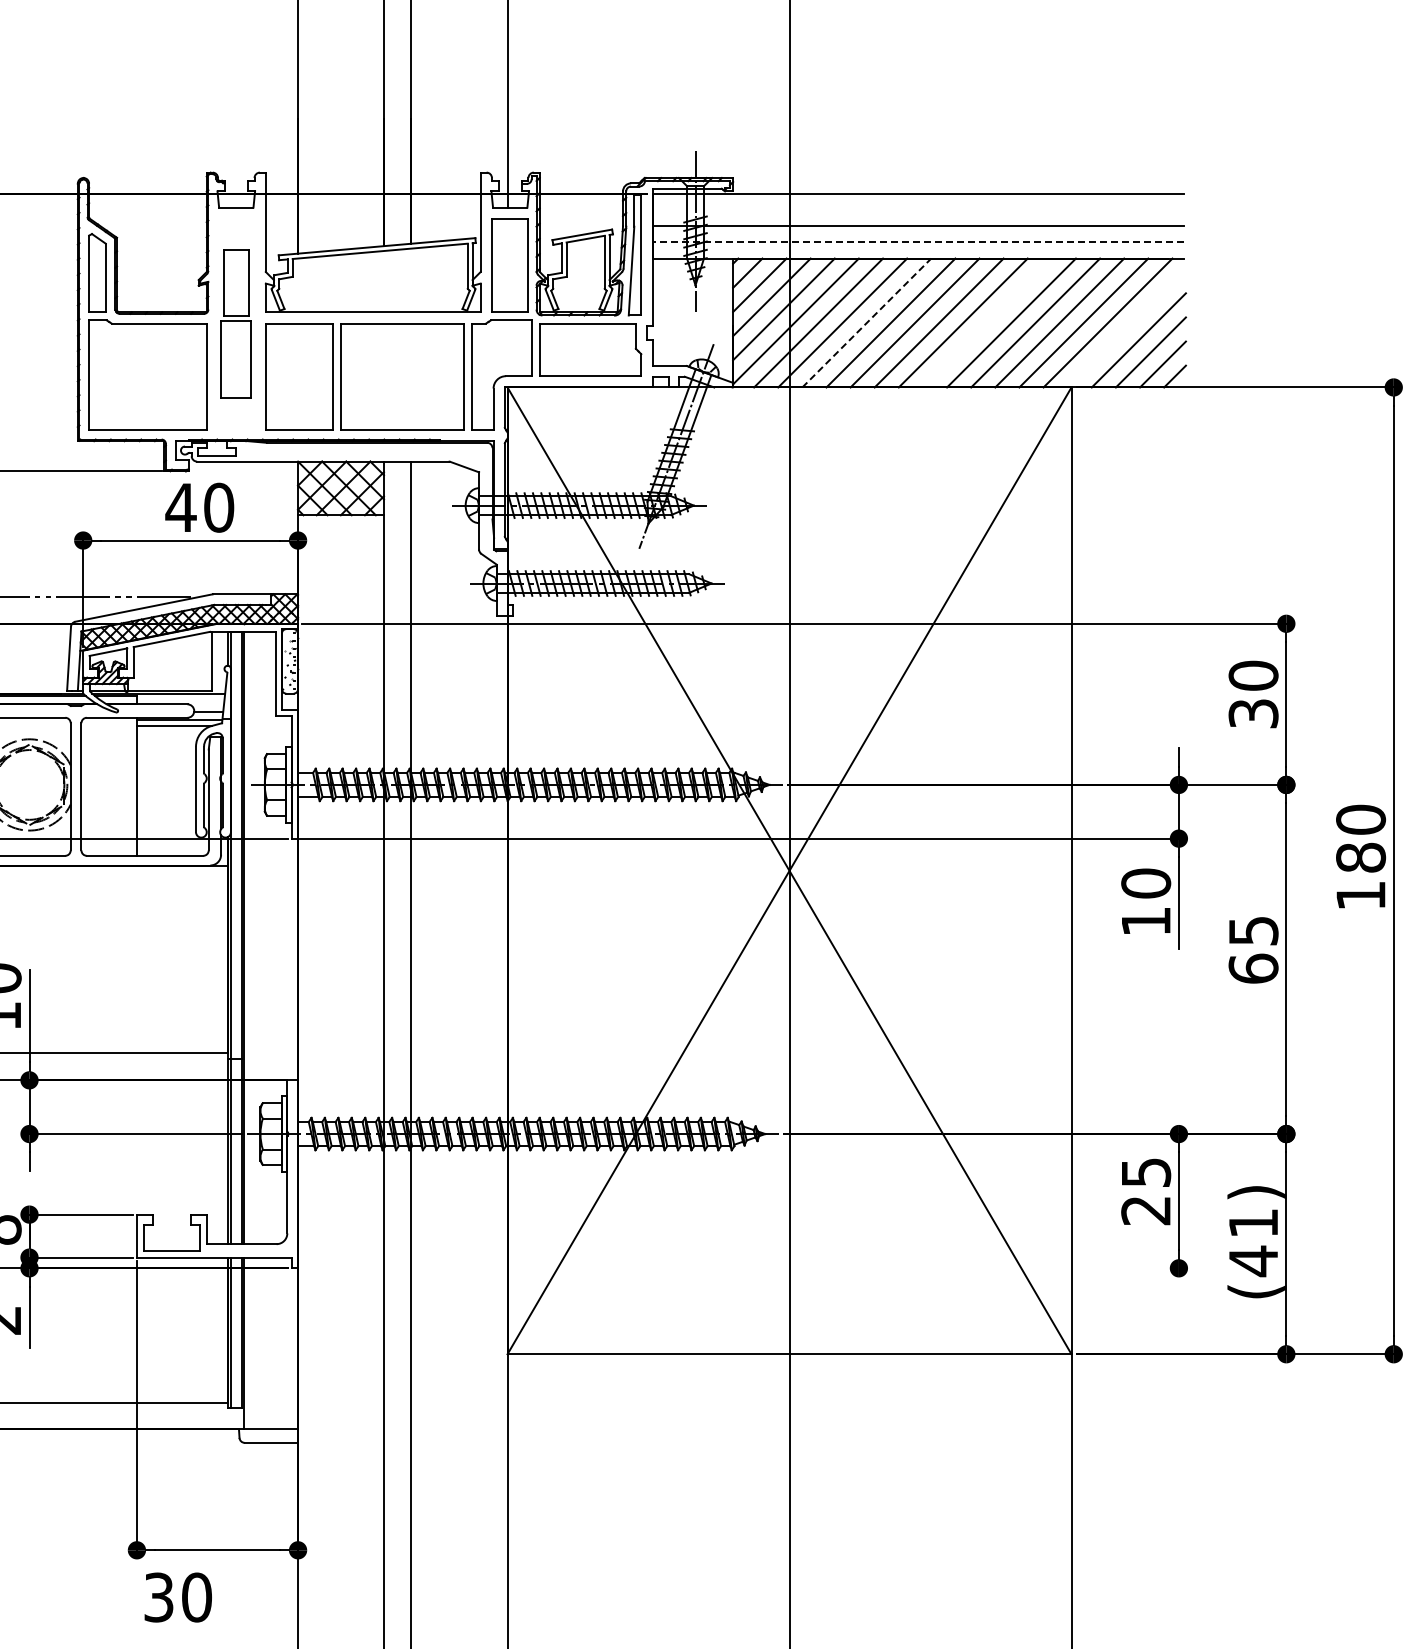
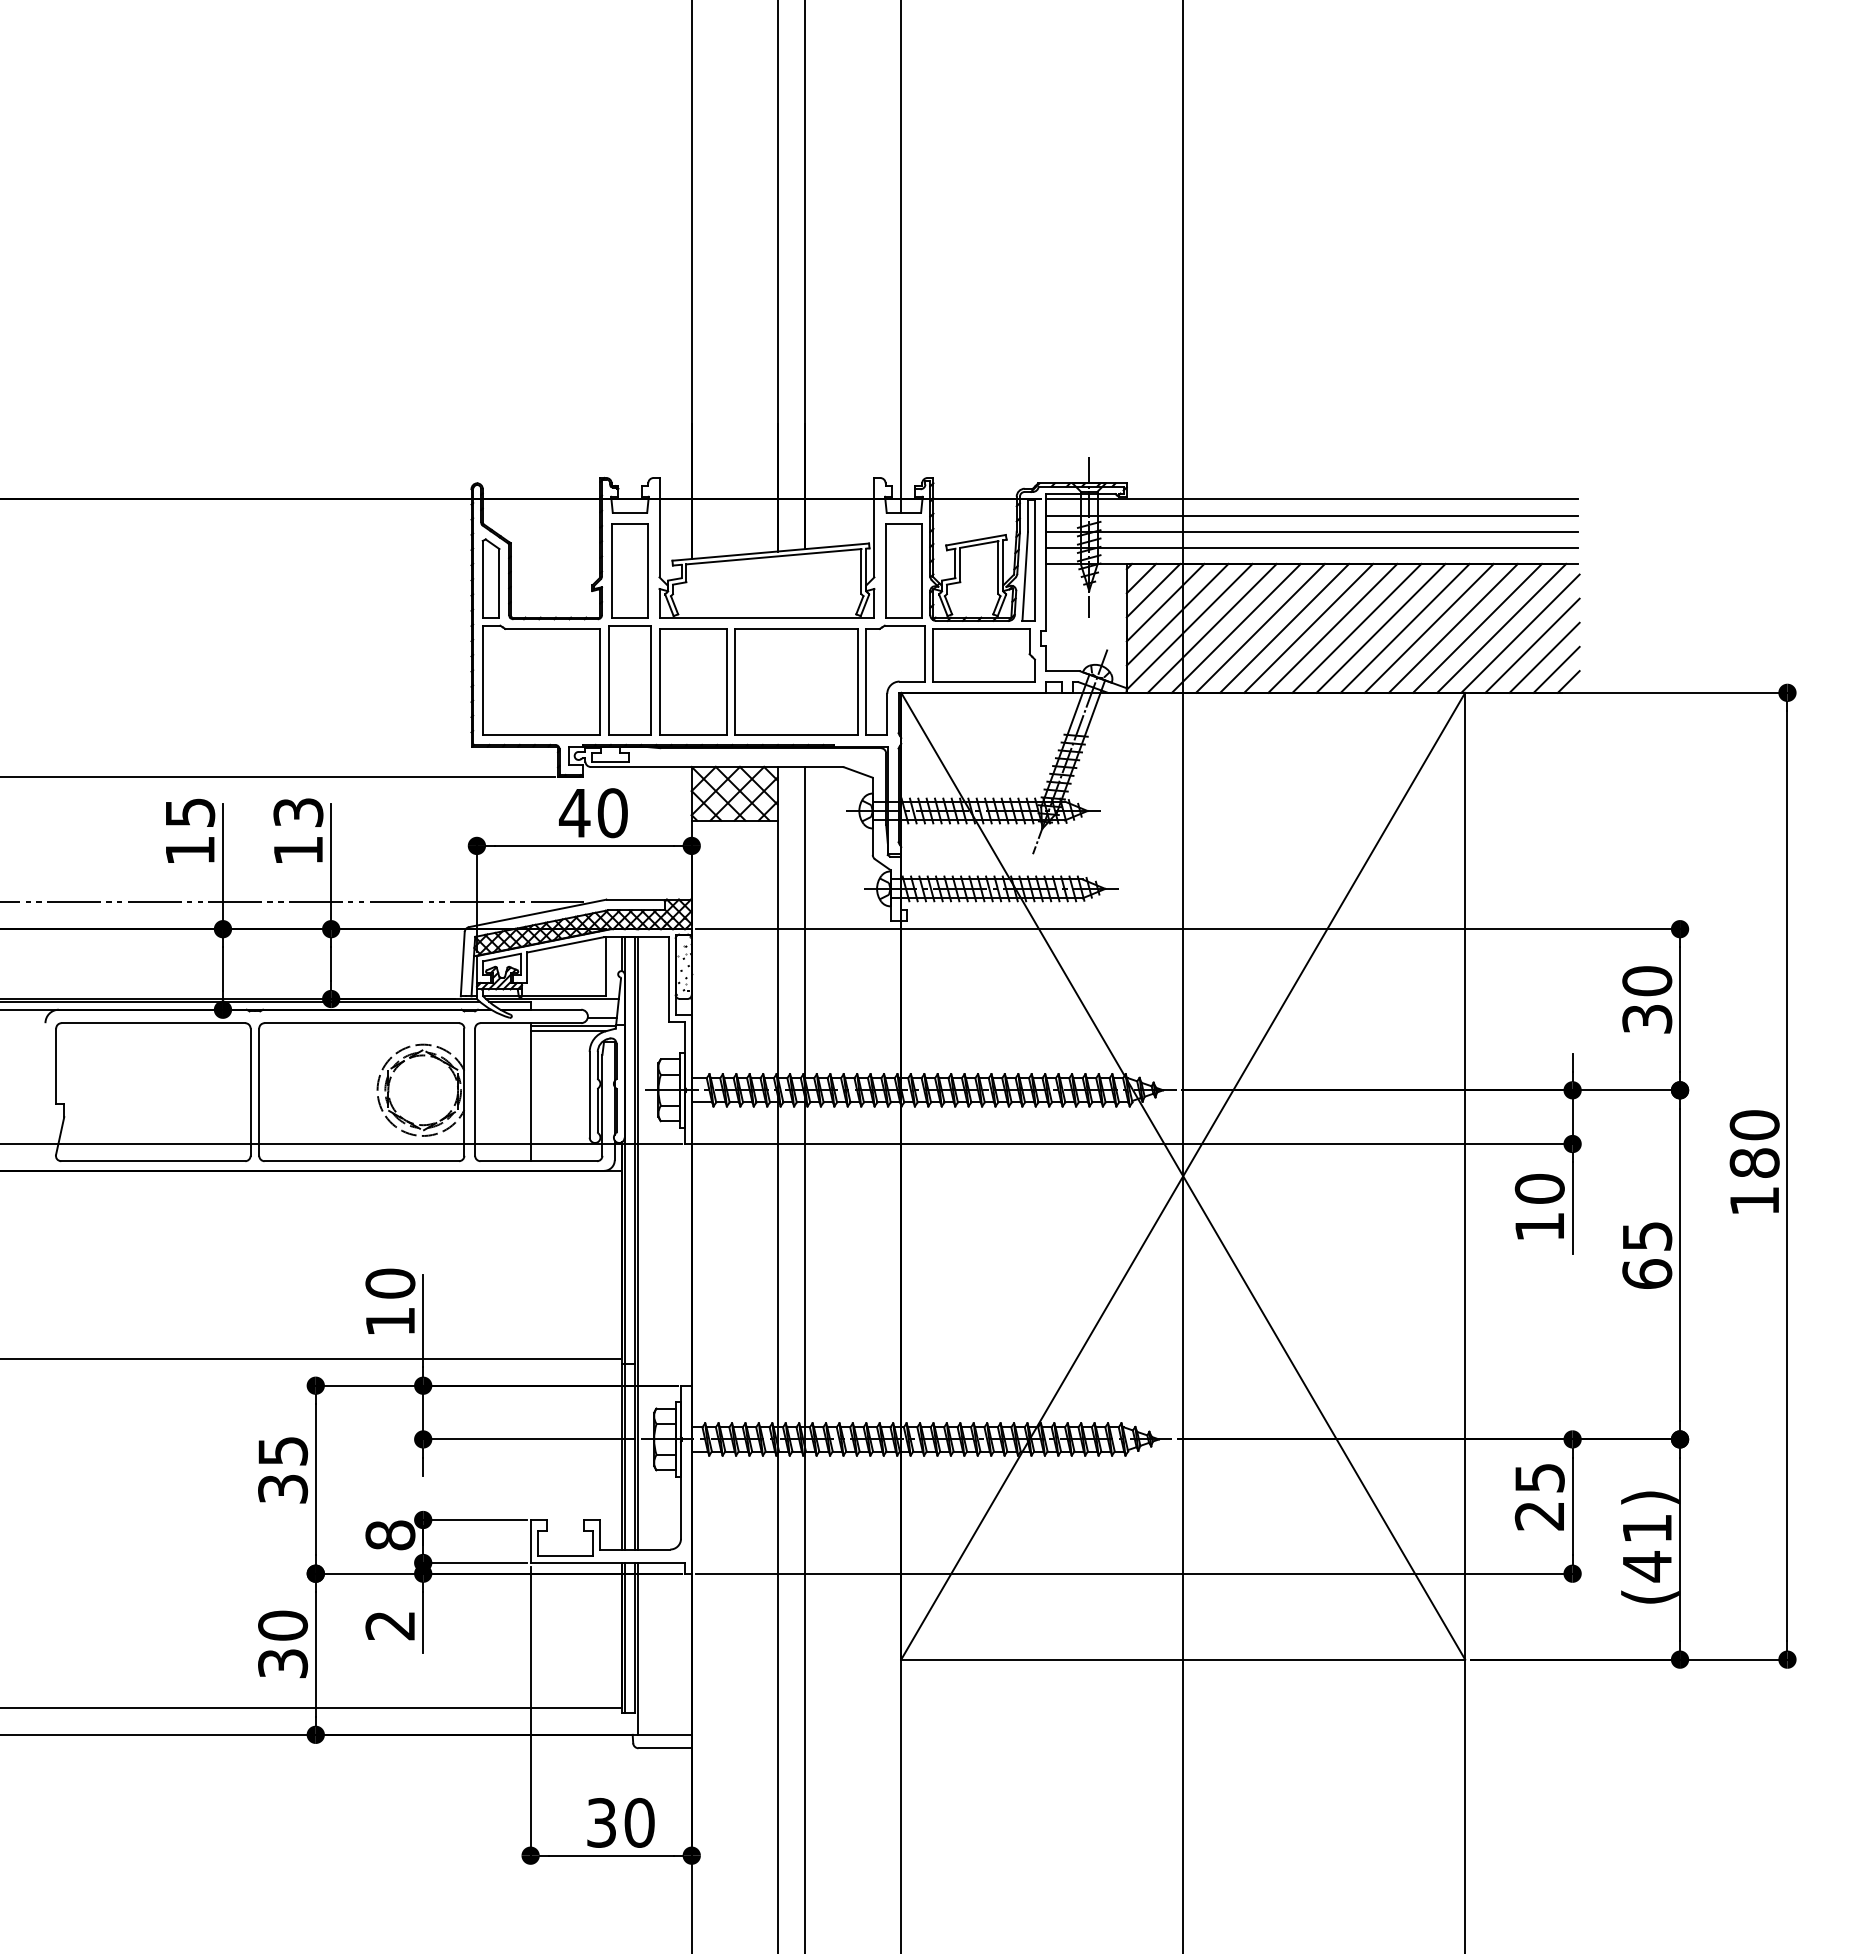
line: (917, 210) -> (1311, 515), added
line: (918, 242) -> (1312, 547), dashed -> solid
line: (986, 322) -> (1380, 627), added
line: (866, 323) -> (1260, 628), dashed -> solid
part: (235, 324) -> (629, 629), size x1.43
line: (1126, 328) -> (1520, 633), added
line: (742, 1268) -> (1136, 1573), added
text: (177, 1597) -> (620, 1822), moved

